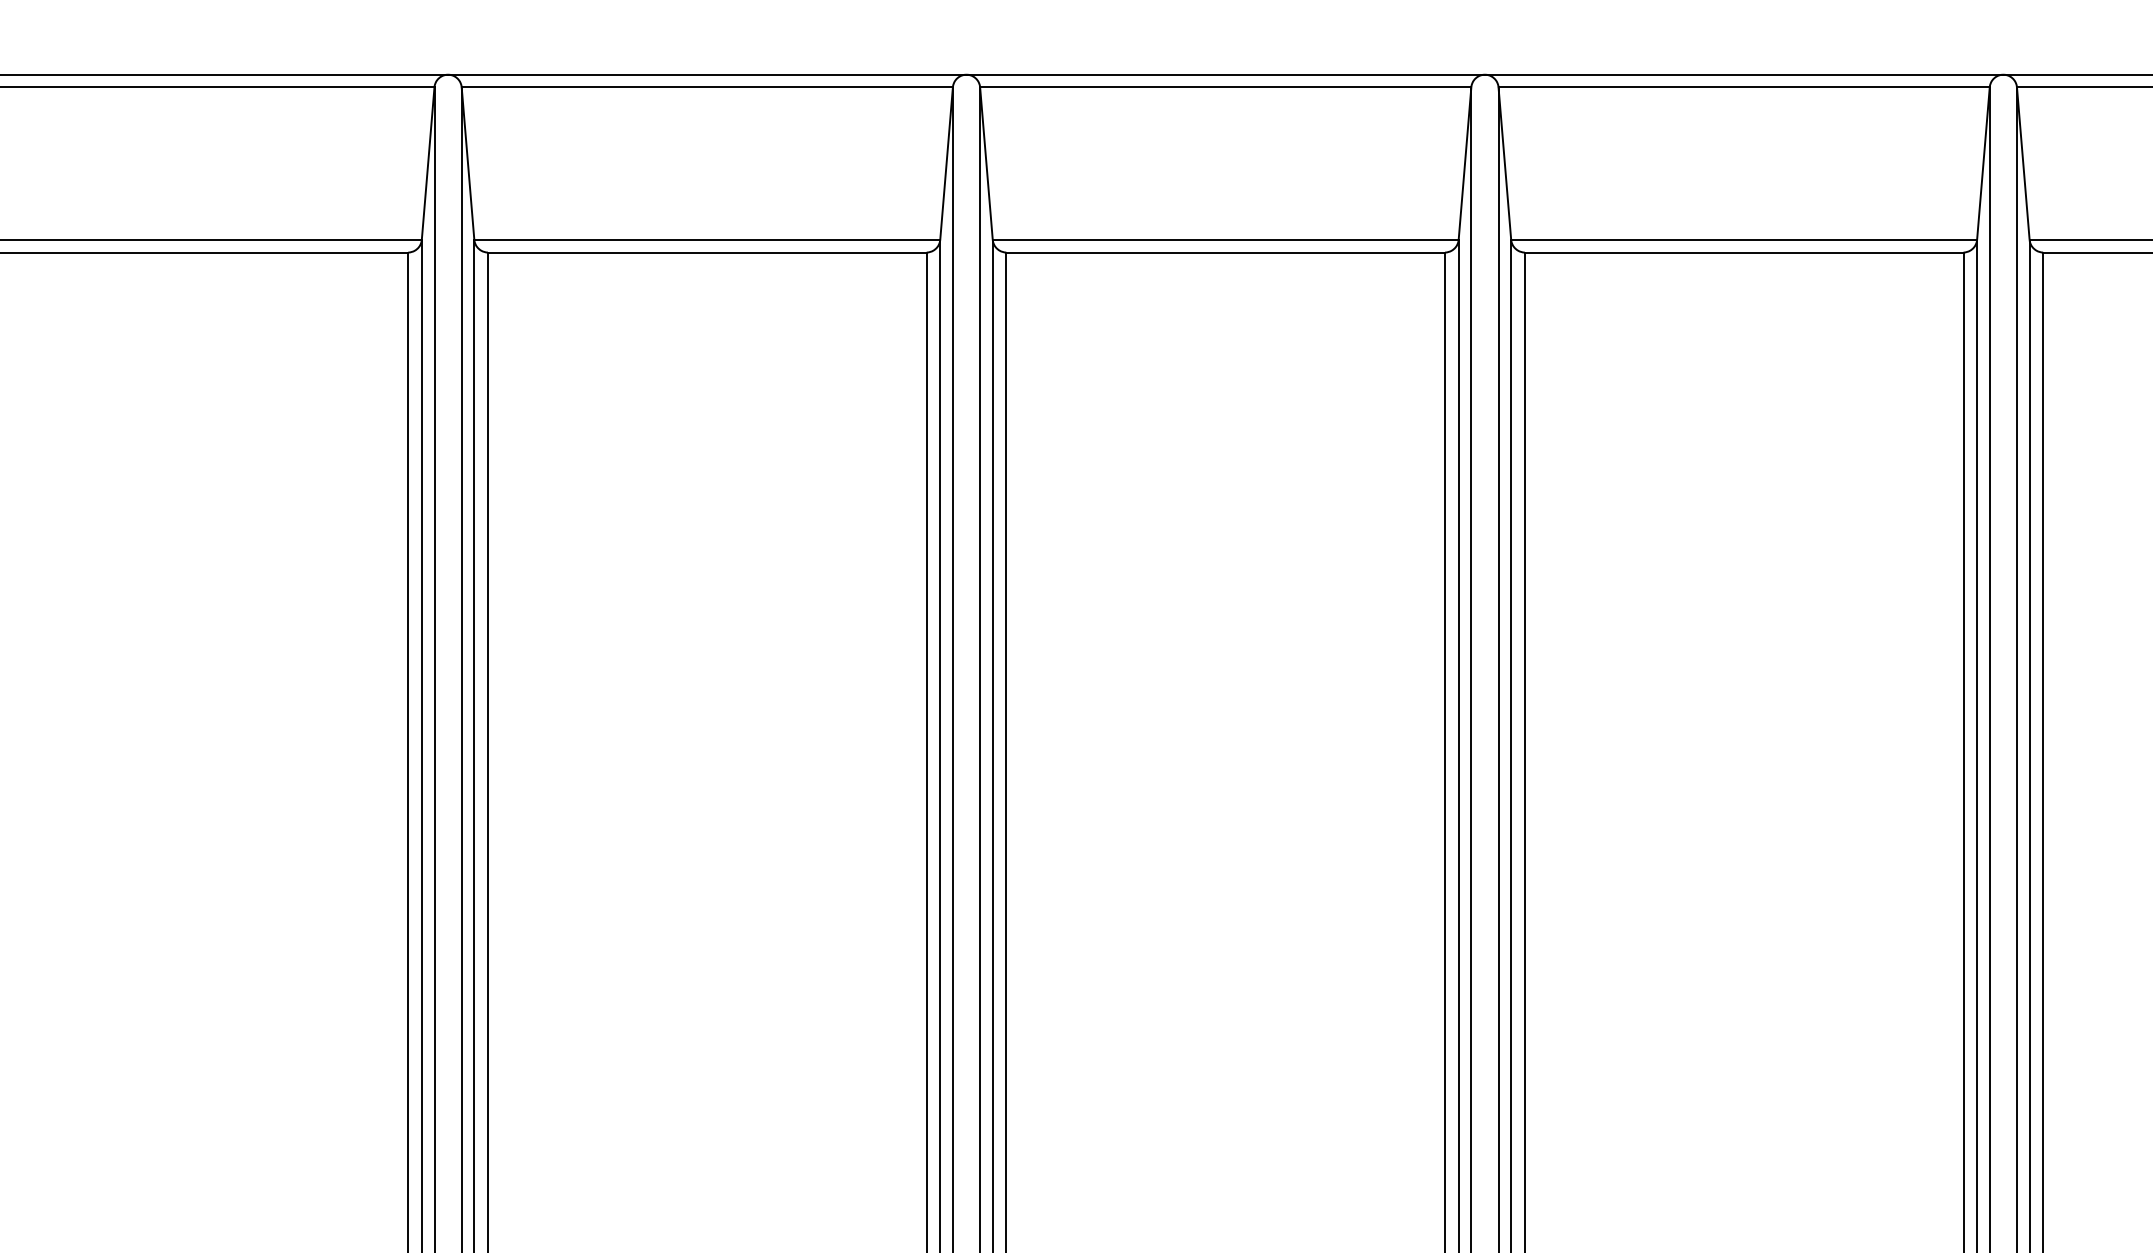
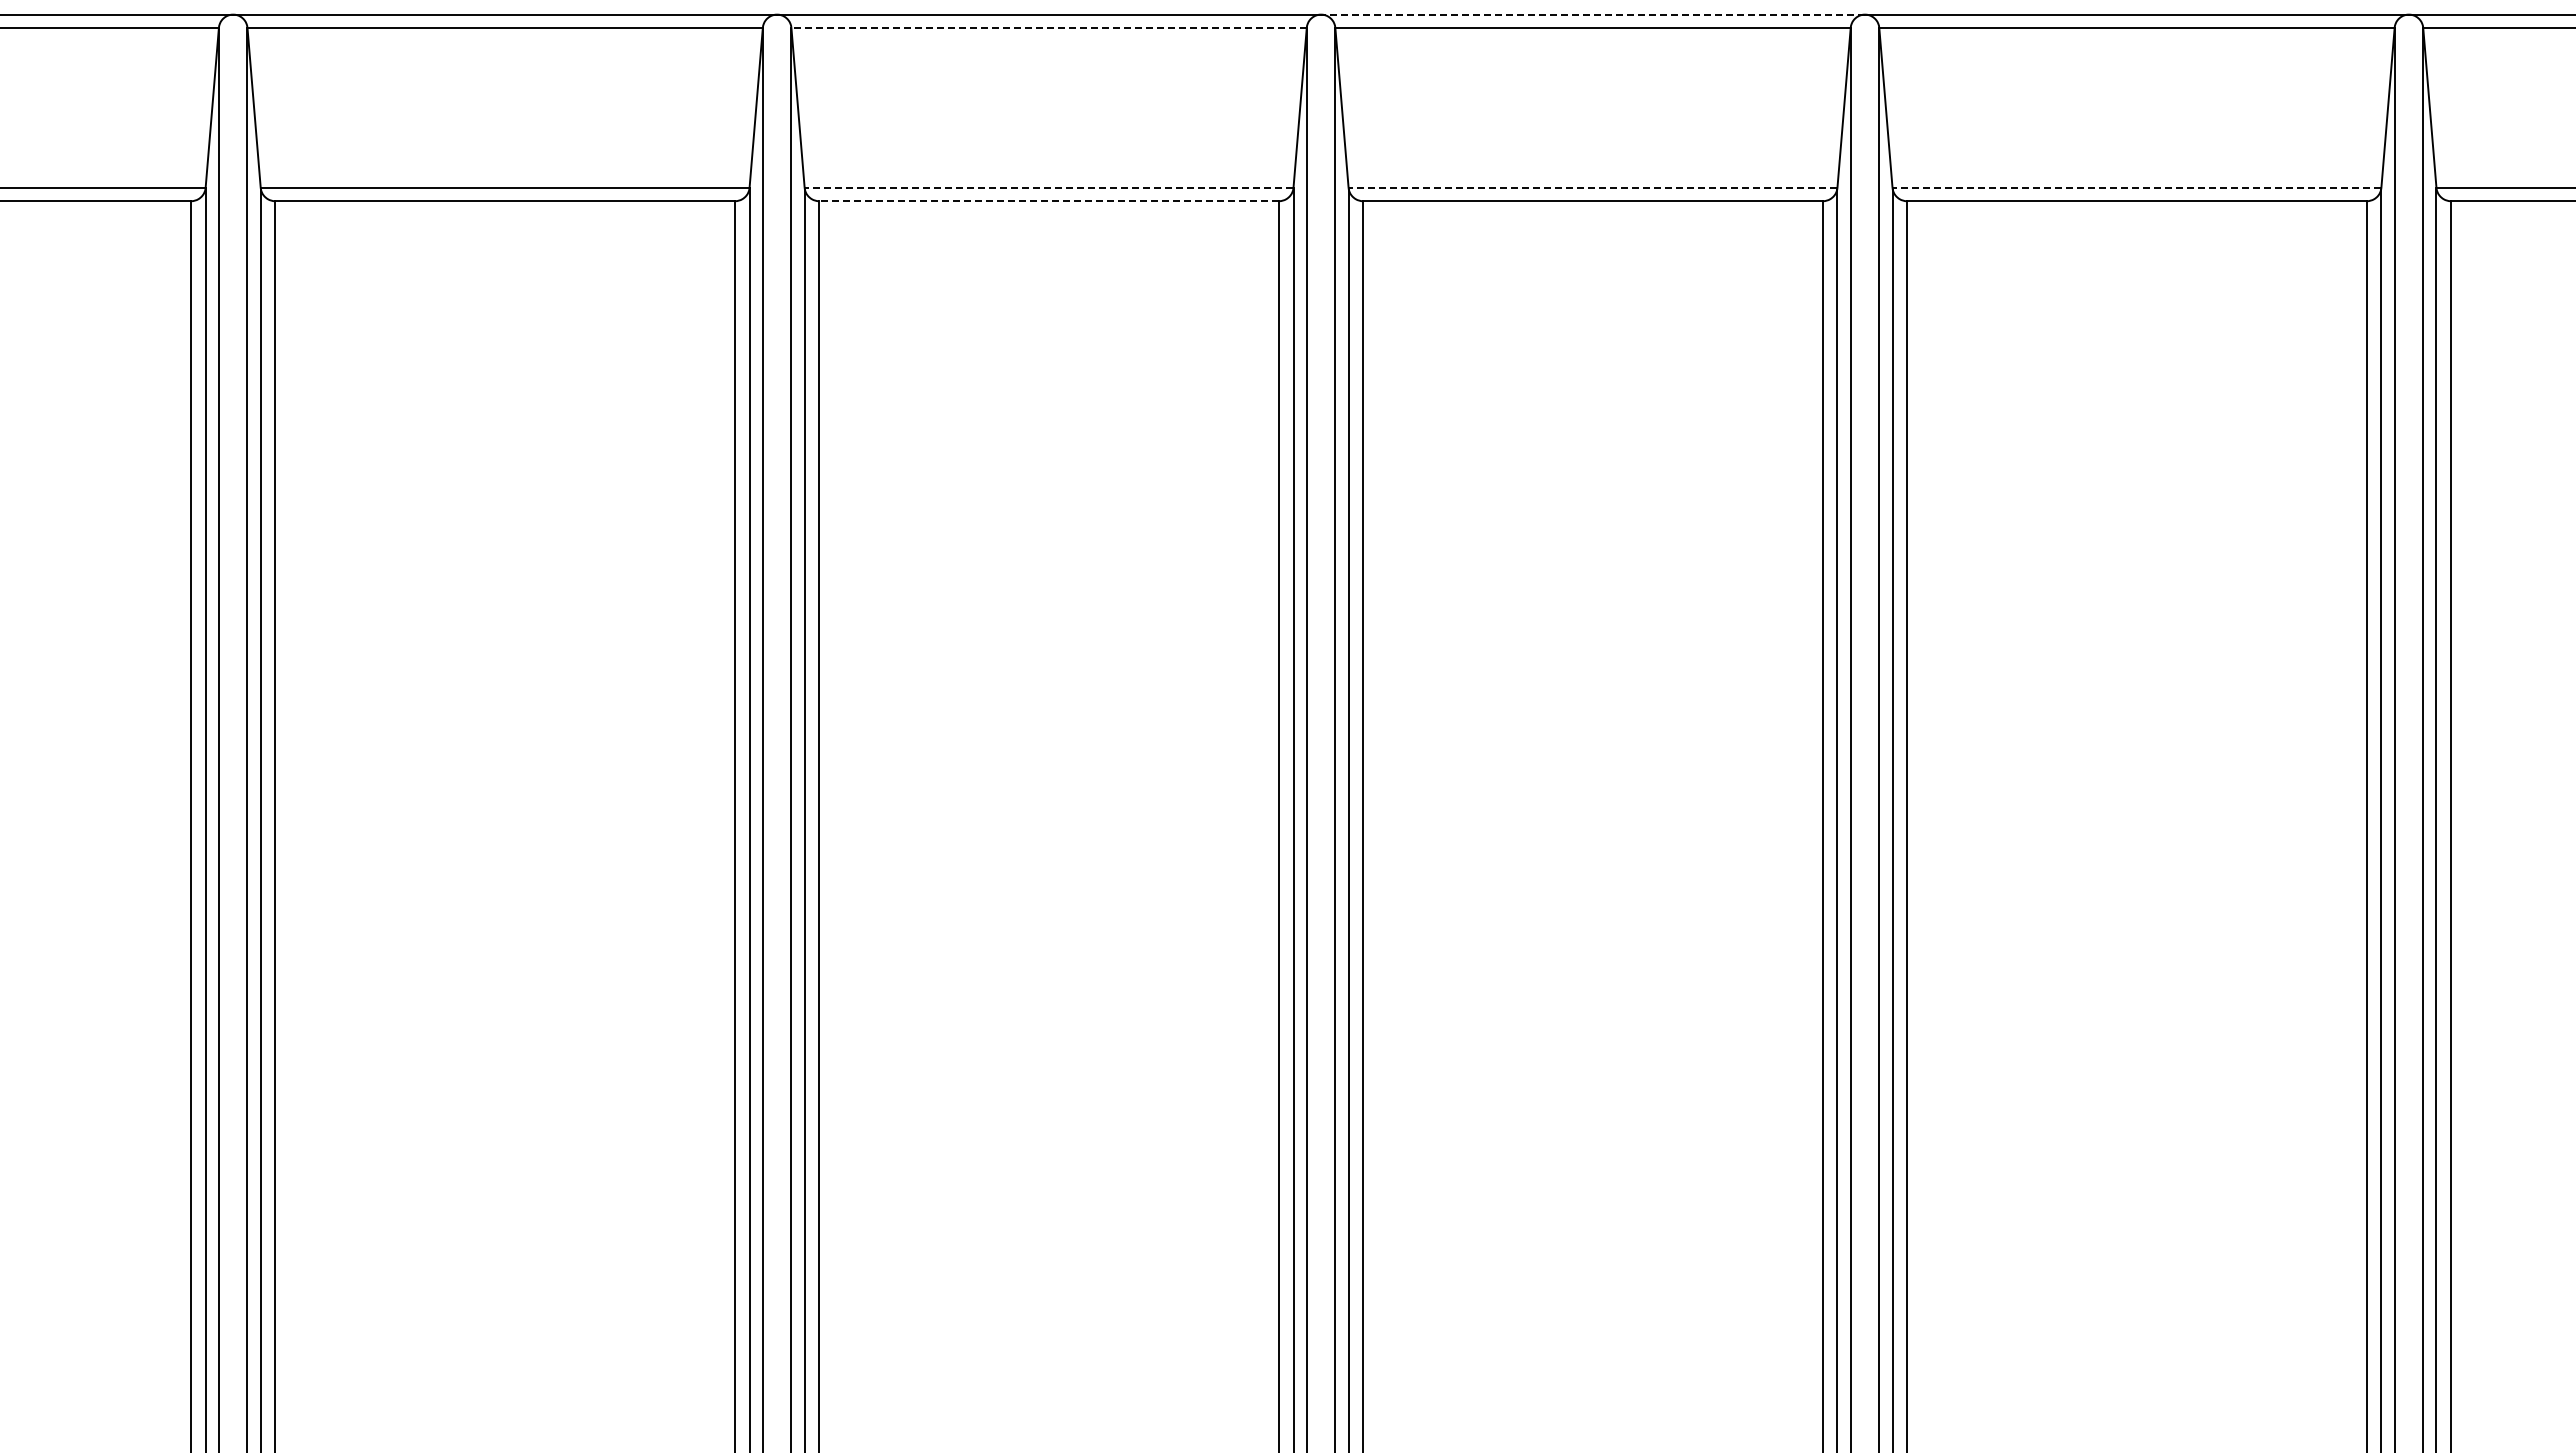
line: (1226, 74) -> (1593, 14), solid -> dashed
line: (707, 86) -> (1049, 27), solid -> dashed
line: (706, 240) -> (1048, 188), solid -> dashed
line: (1225, 240) -> (1592, 188), solid -> dashed
line: (1743, 240) -> (2136, 188), solid -> dashed
line: (706, 252) -> (1048, 201), solid -> dashed

